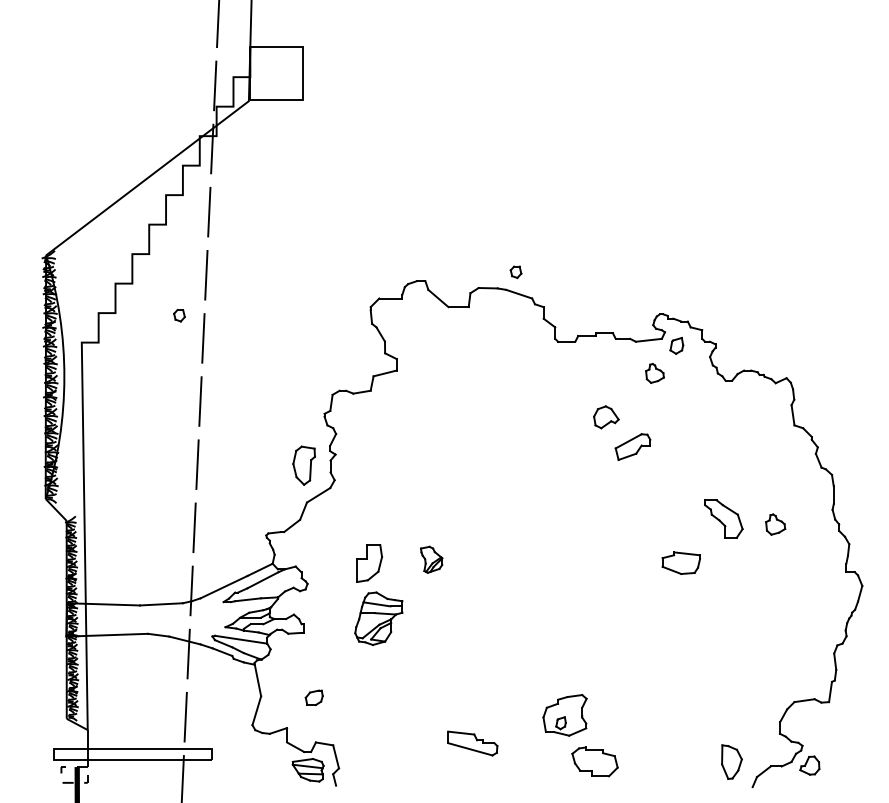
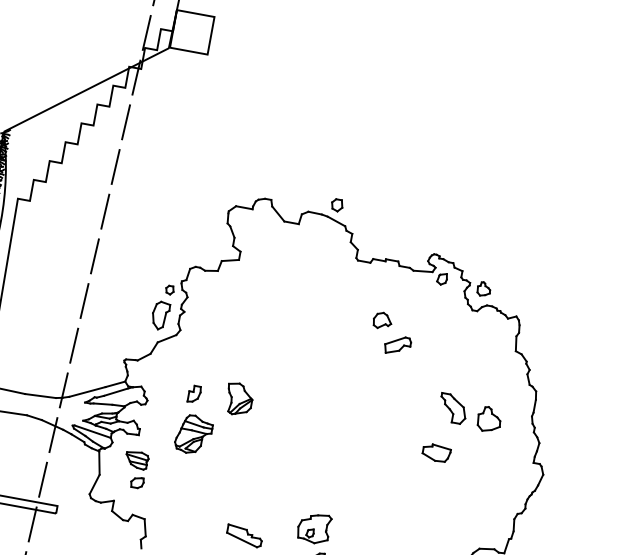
part: (515, 272) -> (336, 205), size x1.43
part: (179, 315) -> (169, 290), moved
part: (654, 373) -> (483, 289), moved
part: (775, 524) -> (489, 419), size x1.67
part: (431, 559) -> (239, 399), size x1.67
part: (680, 562) -> (436, 452), moved
part: (369, 563) -> (194, 394), size x0.62
part: (307, 770) -> (136, 460), moved

